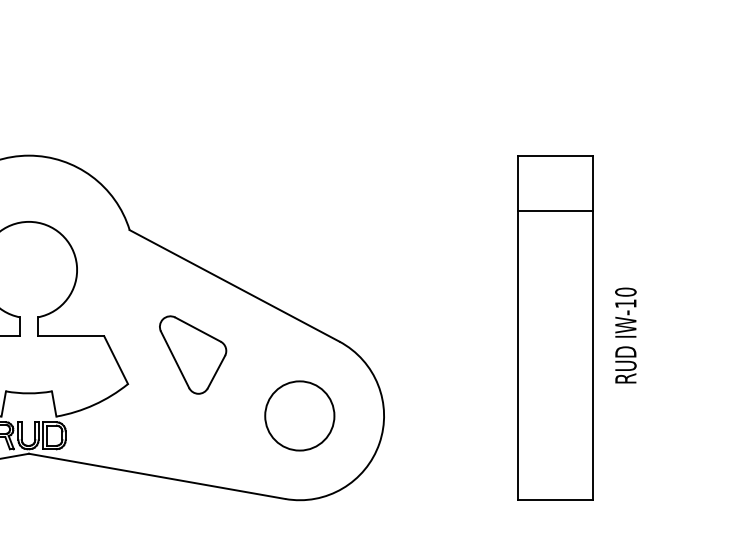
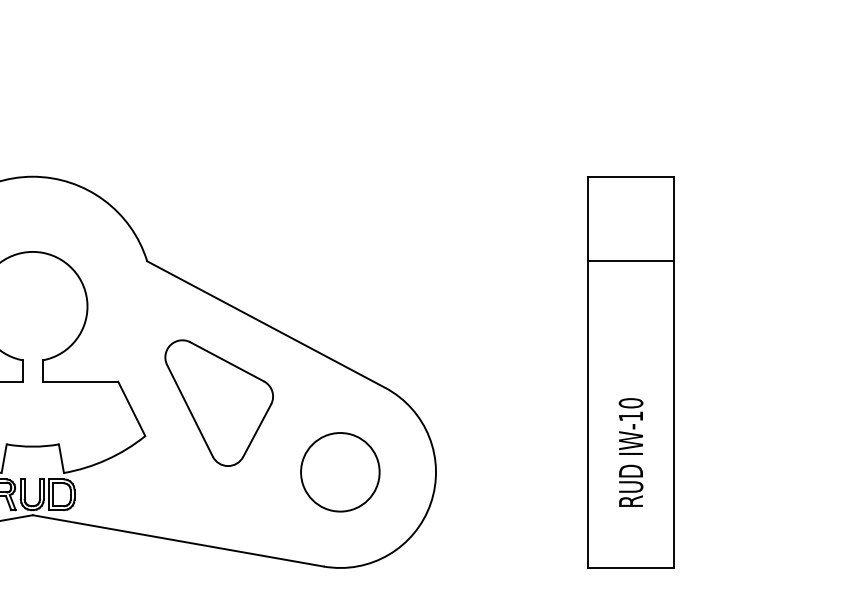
line: (555, 211) -> (630, 261), moved
text: (625, 335) -> (630, 452), moved
part: (192, 354) -> (218, 402), size x1.43

